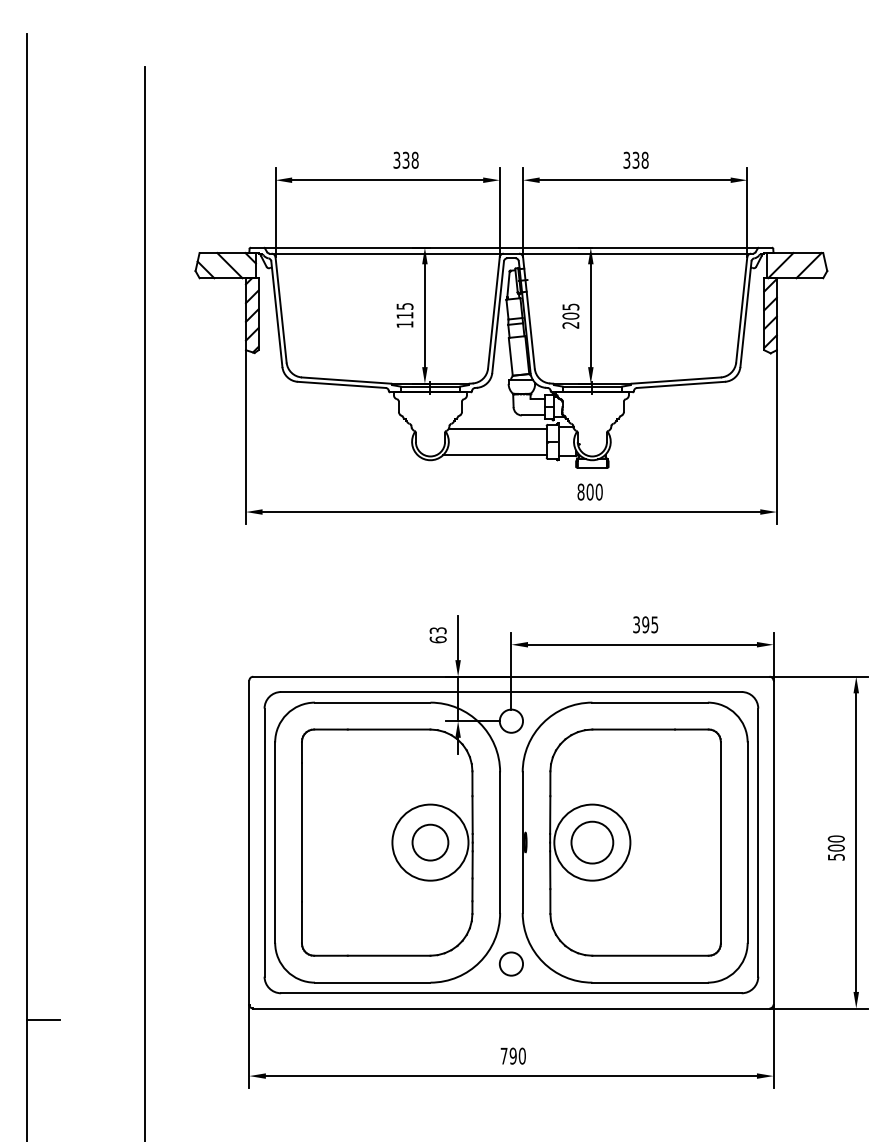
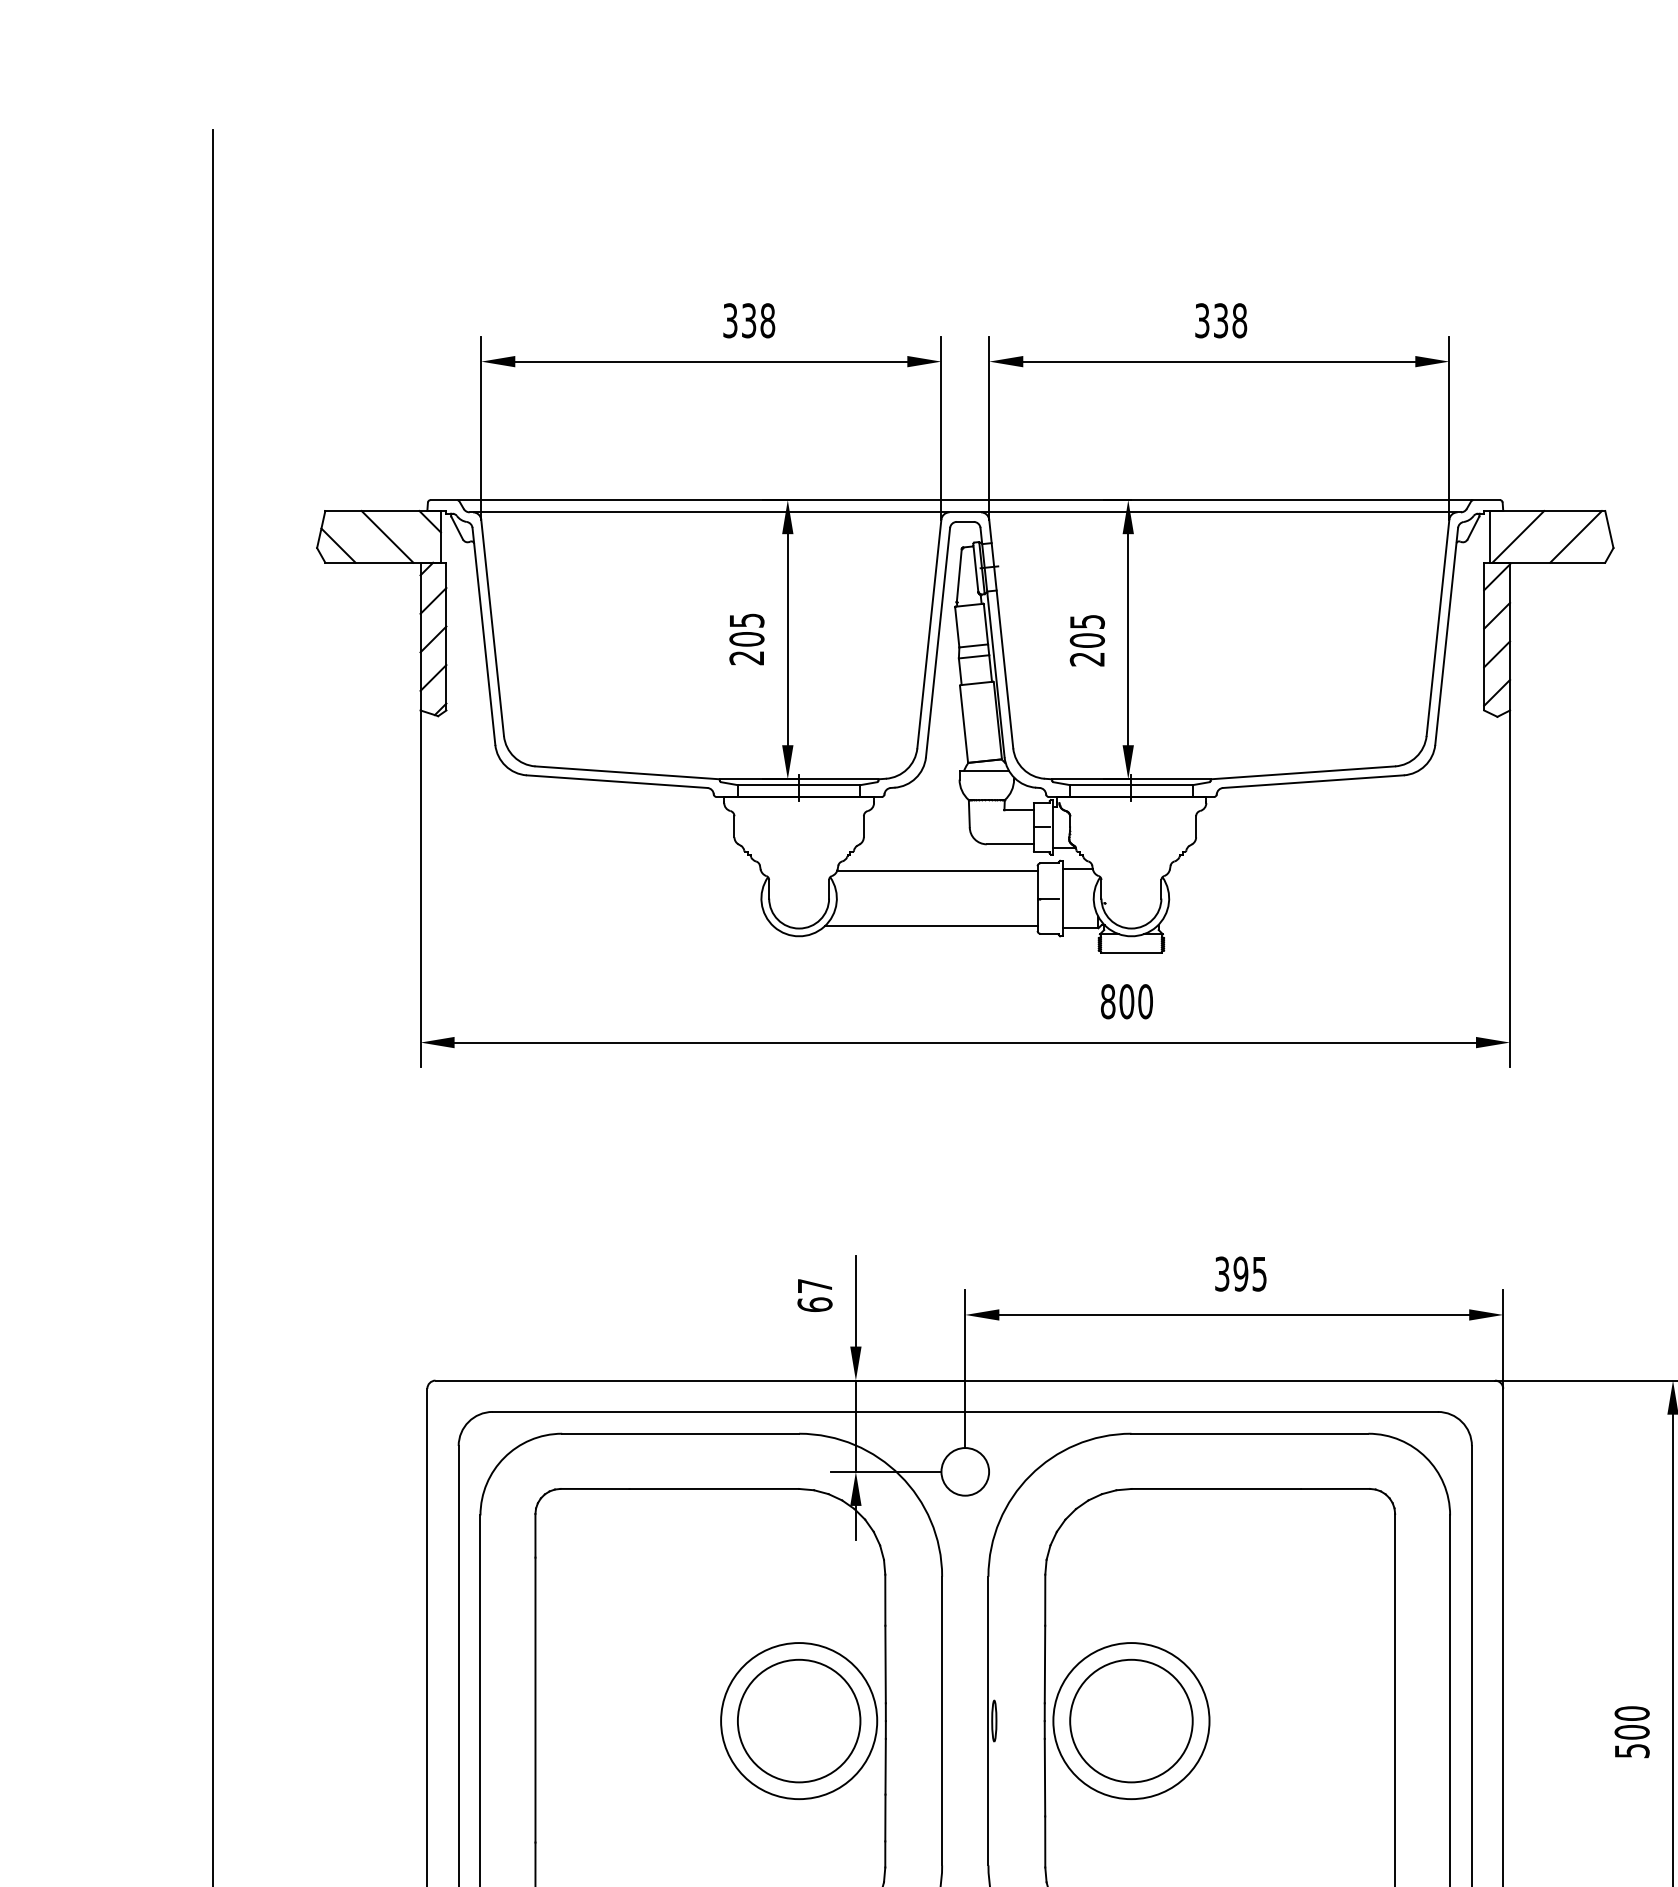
text: (404, 320) -> (745, 649), 115 -> 205
text: (437, 630) -> (813, 1285), 63 -> 67
circle: (430, 842) -> (799, 1720), size x1.67
circle: (592, 842) -> (1131, 1720), size x1.43

